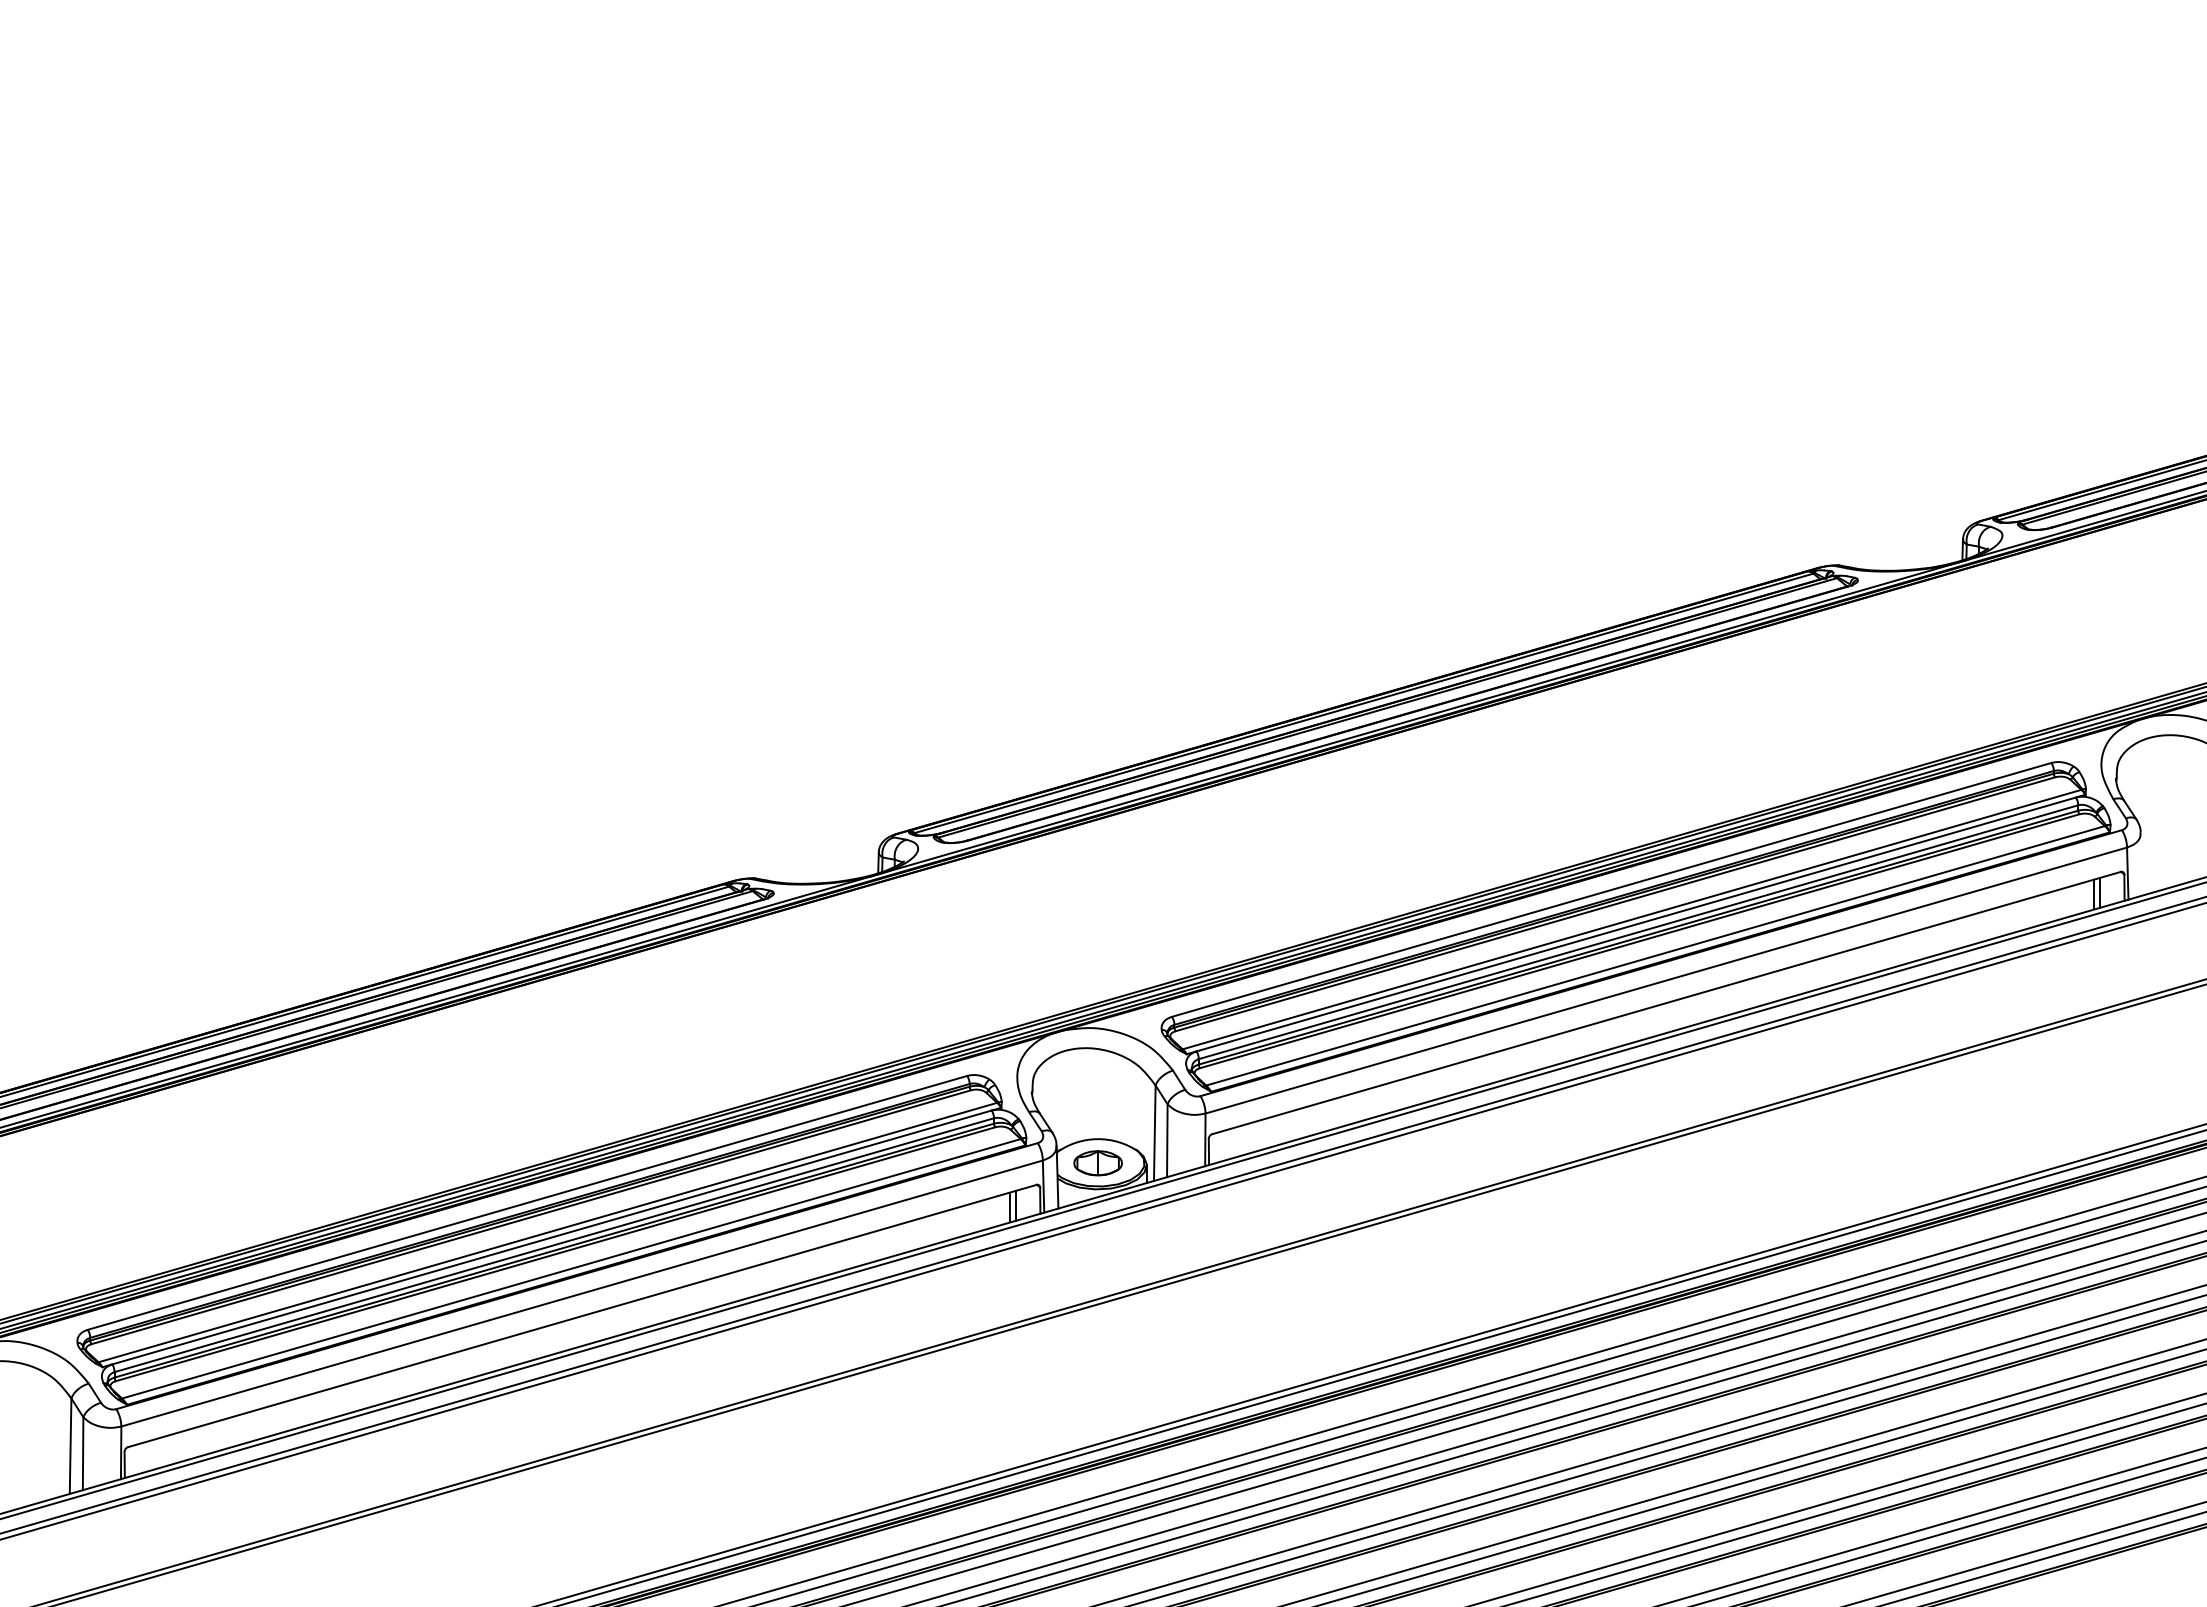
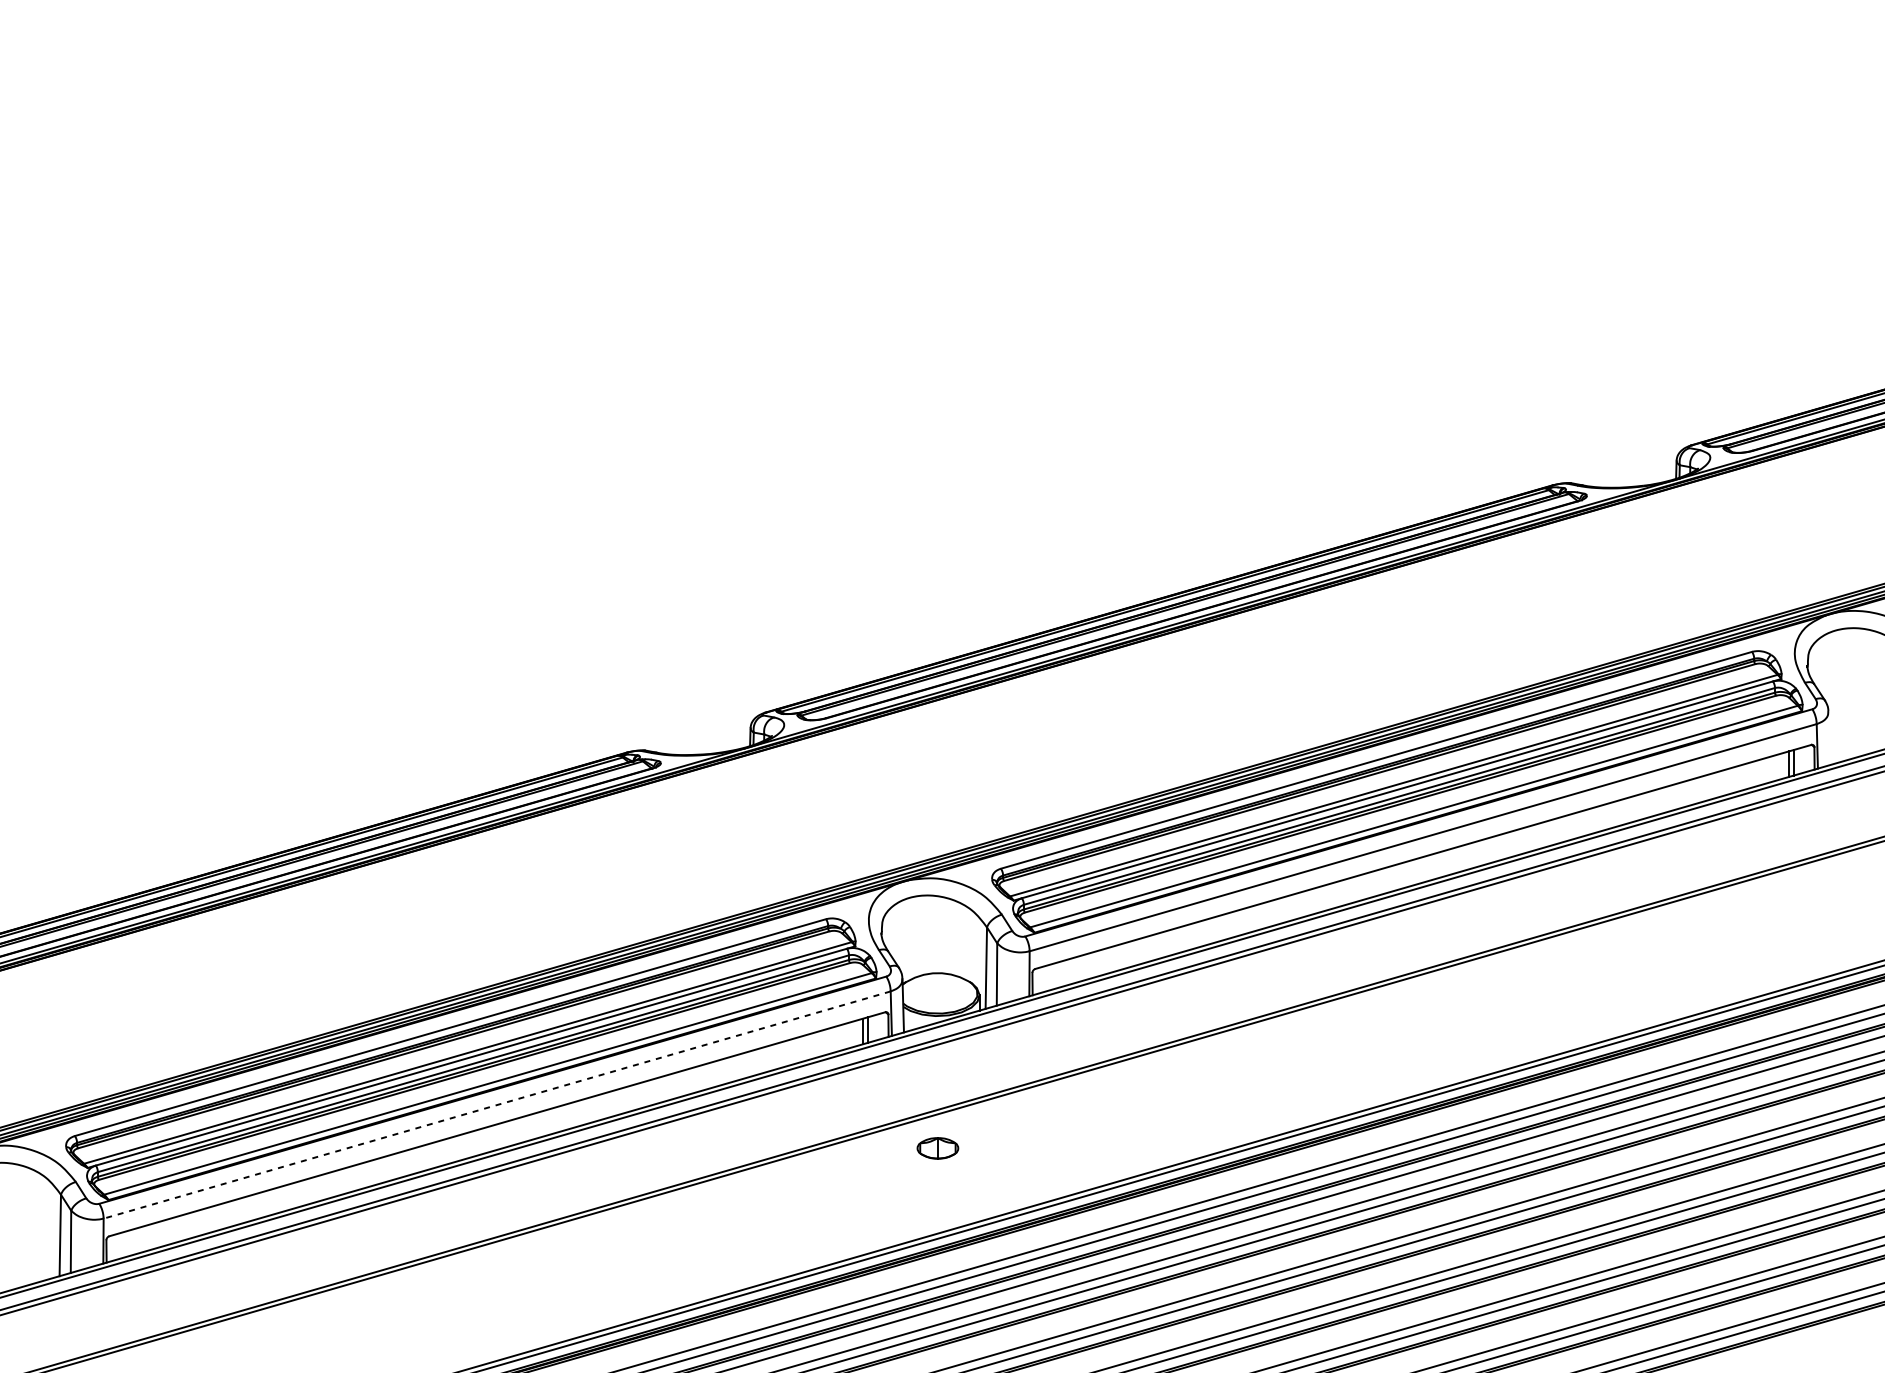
part: (1097, 1163) -> (937, 1148), moved
line: (582, 1293) -> (497, 1105), solid -> dashed

